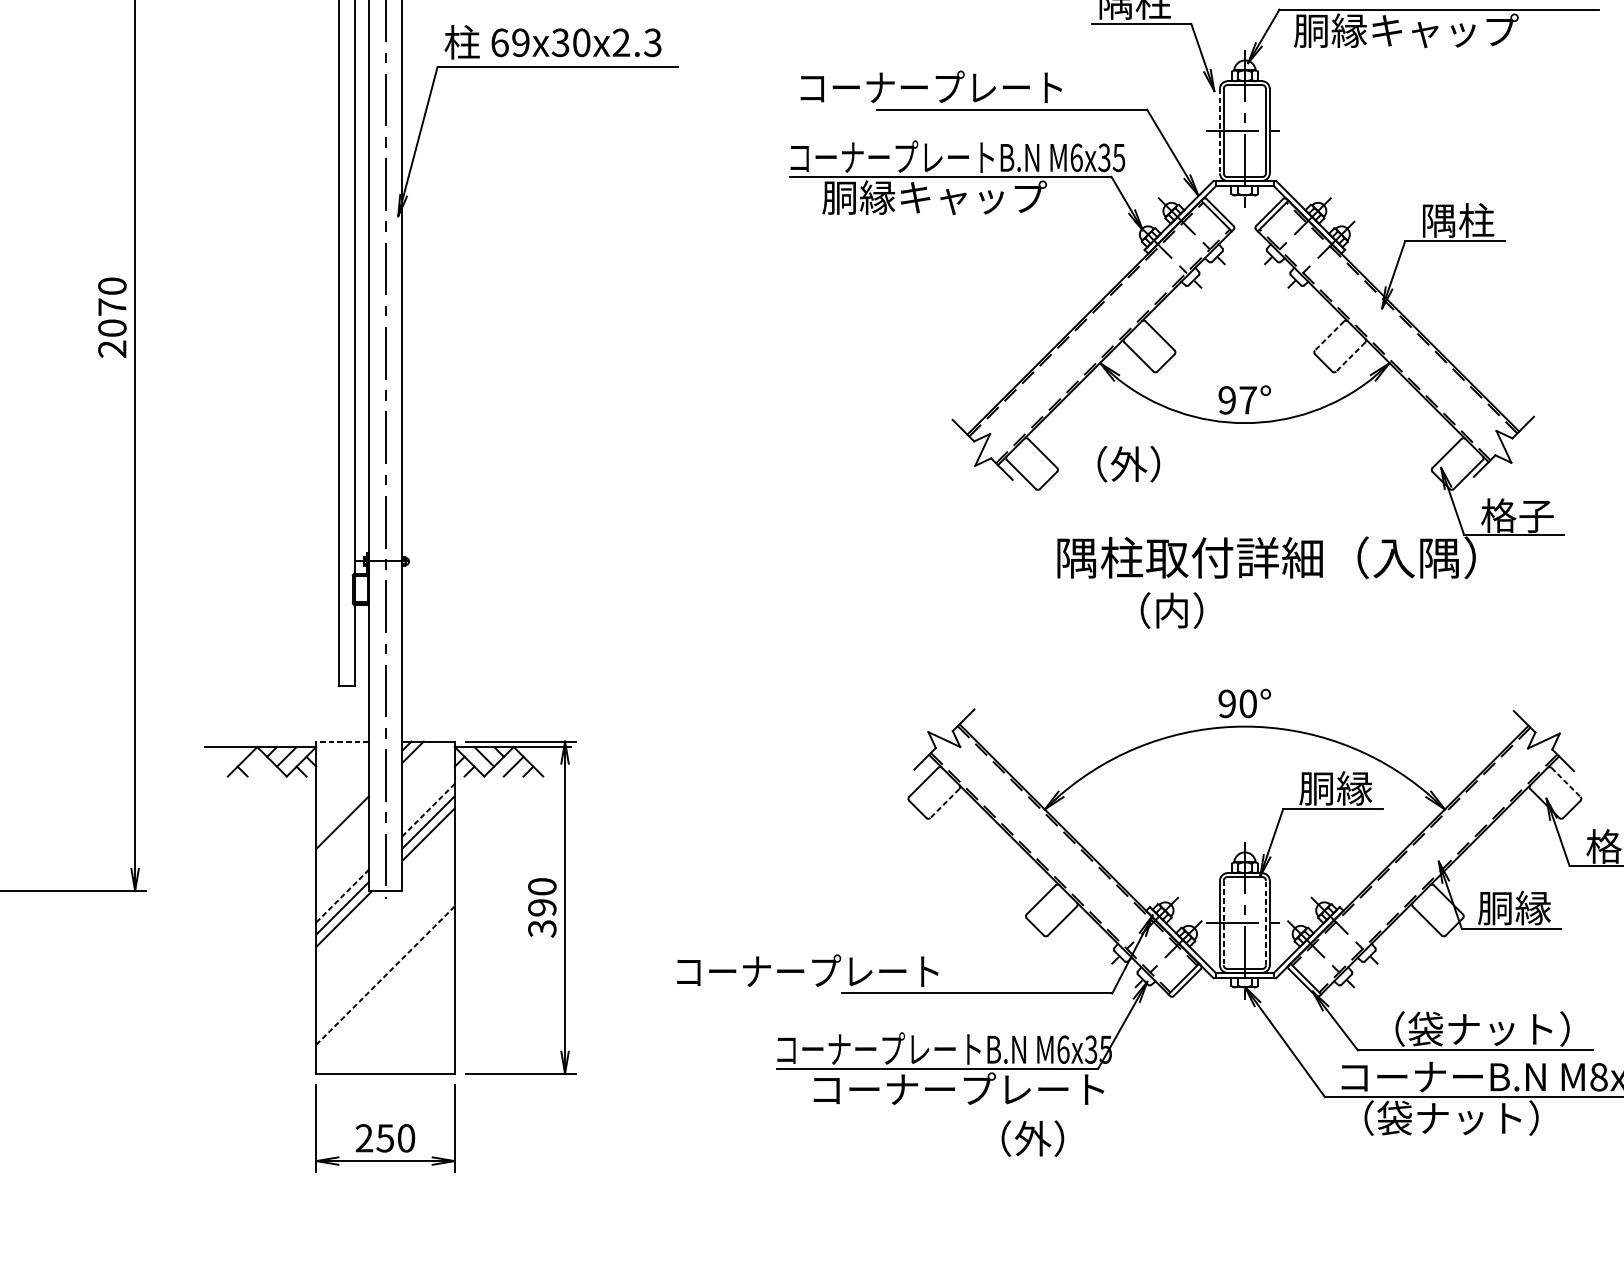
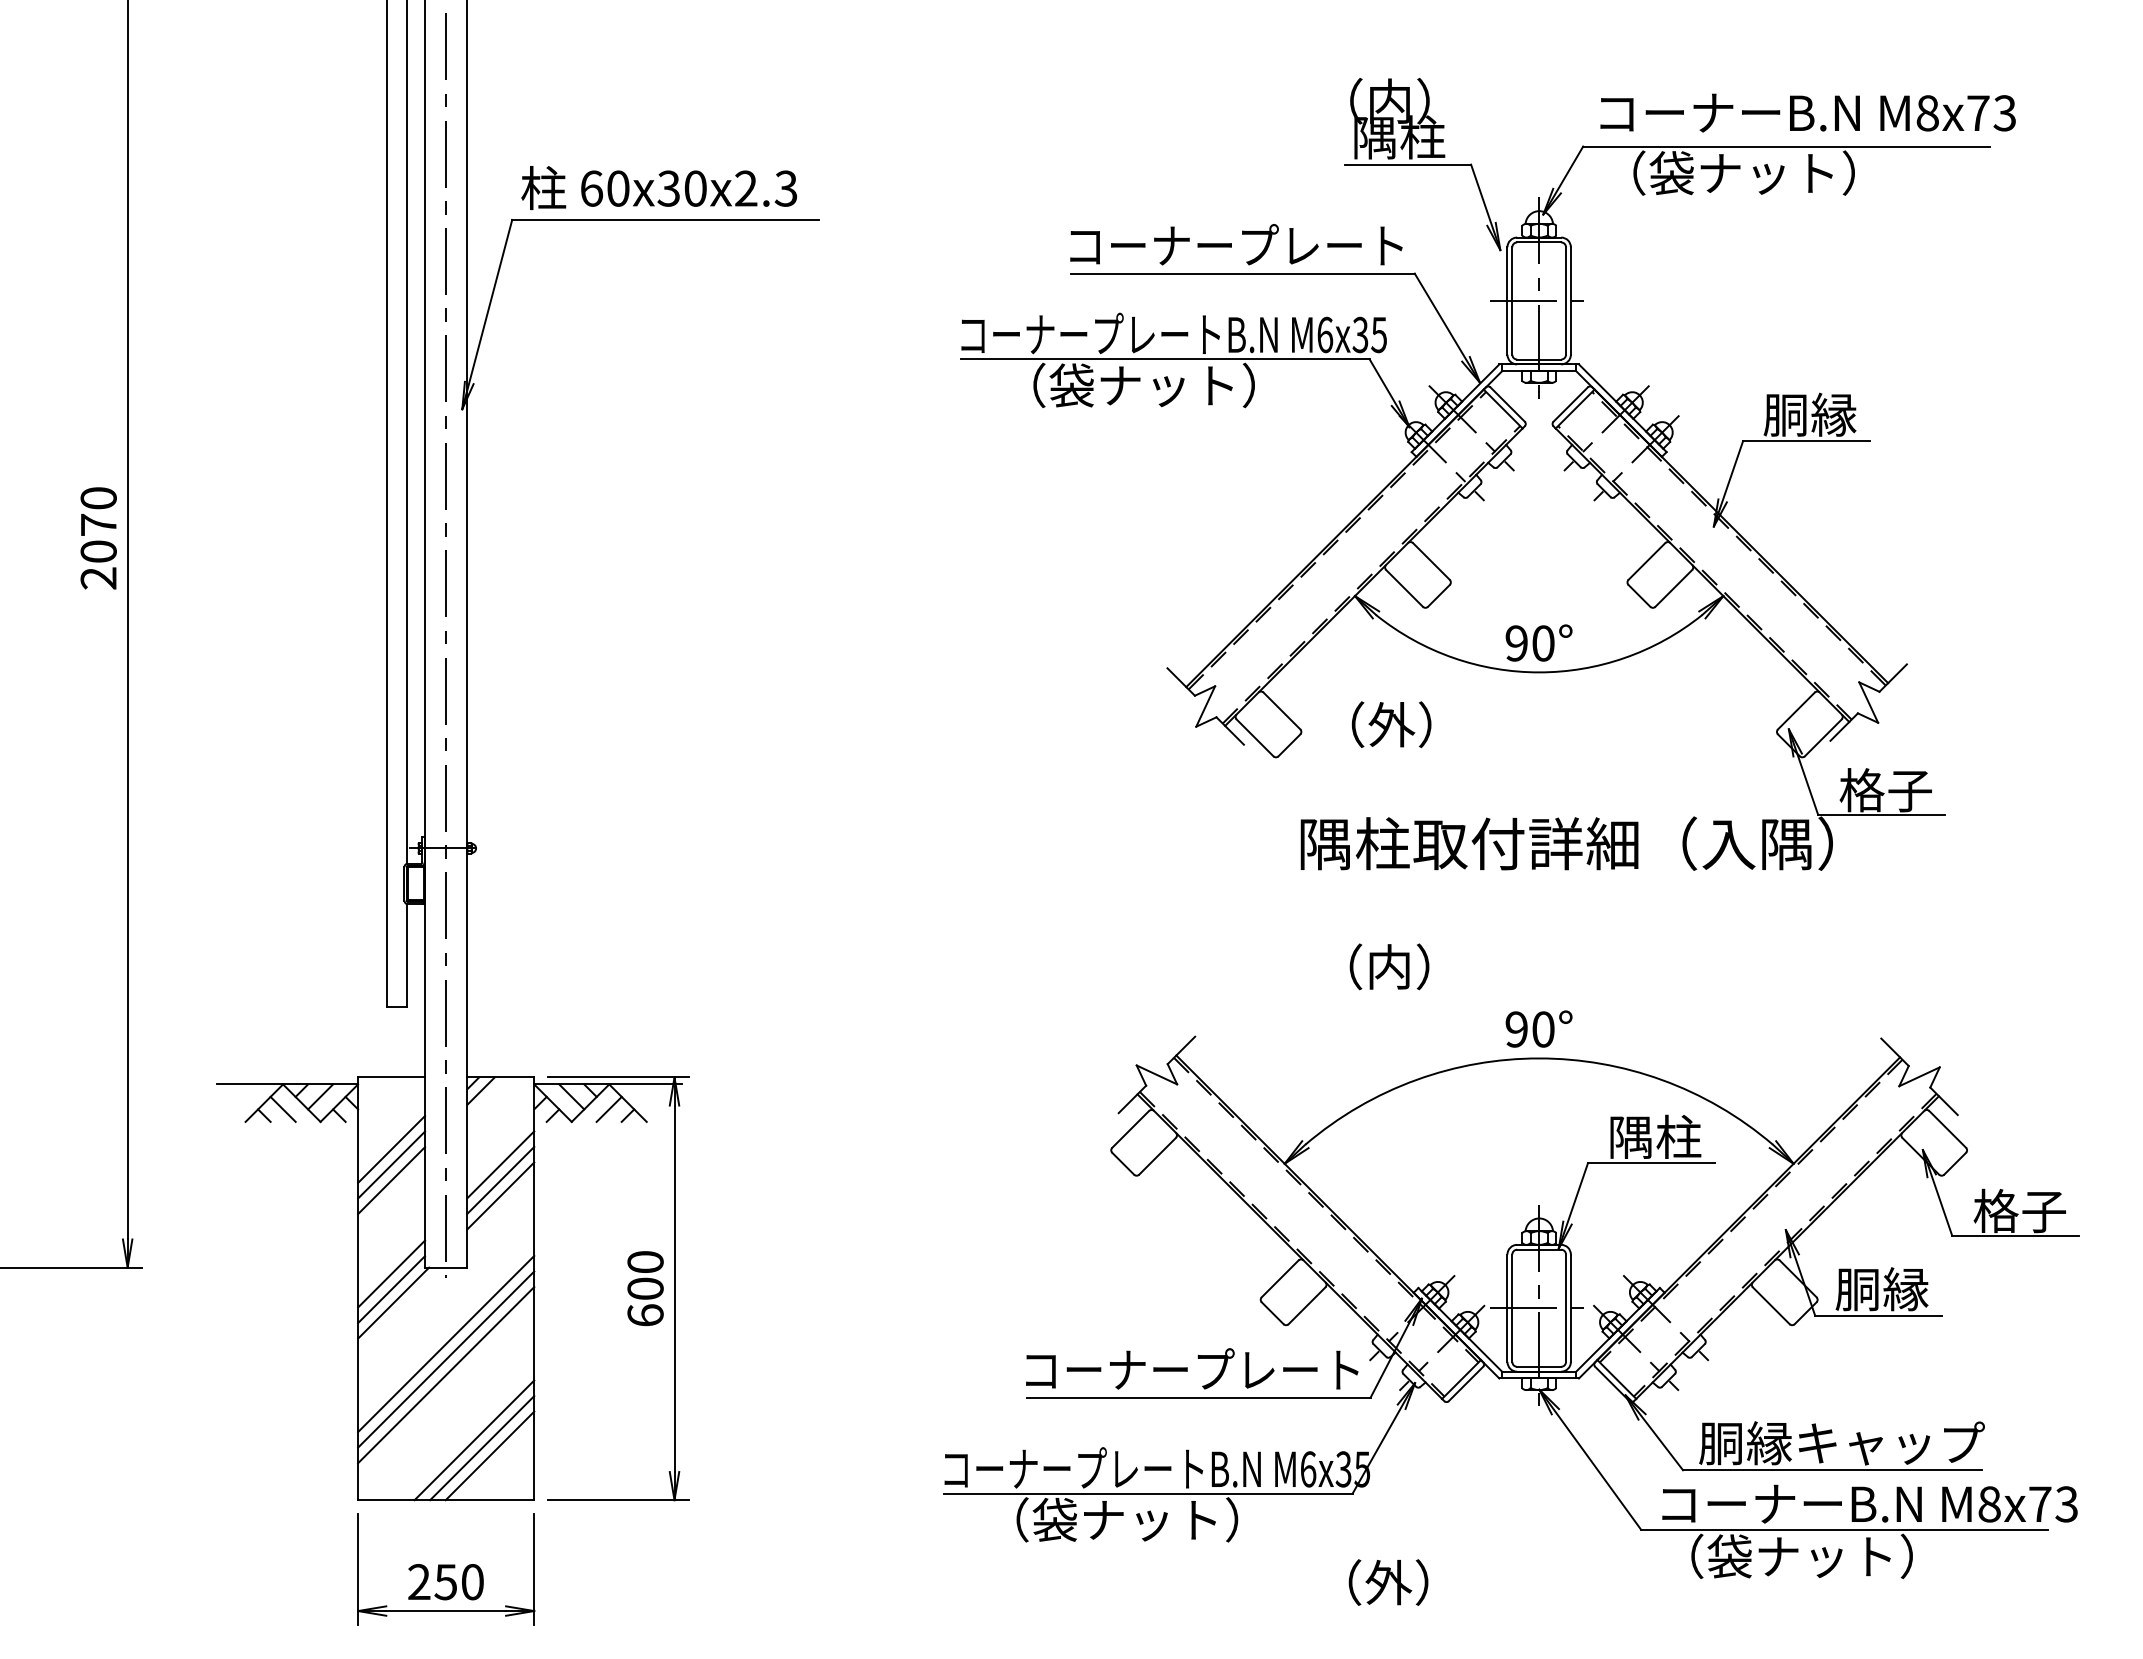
text: (1406, 30) -> (1744, 172), 胴縁キャップ -> （袋ナット）
text: (521, 42) -> (618, 188), 69x30x2.3 -> 60x30x2.3
text: (931, 86) -> (1236, 244), moved
line: (1219, 131) -> (1507, 301), dashed -> solid
text: (934, 197) -> (1144, 385), 胴縁キャップ -> （袋ナット）
text: (1457, 220) -> (1809, 414), 隅柱 -> 胴縁
line: (1329, 335) -> (1646, 561), dashed -> solid
line: (1350, 357) -> (1673, 588), dashed -> solid
text: (1248, 400) -> (1543, 643), 97° -> 90°
text: (1172, 610) -> (1389, 966), moved
line: (342, 741) -> (391, 1077), dashed -> solid
line: (256, 765) -> (282, 1108), added
line: (1566, 782) -> (1948, 1129), dashed -> solid
text: (1335, 787) -> (1654, 1136), 胴縁 -> 隅柱
line: (342, 798) -> (391, 1149), added
line: (944, 803) -> (1157, 1156), dashed -> solid
line: (342, 810) -> (391, 1164), added
line: (429, 810) -> (501, 1164), dashed -> solid
line: (342, 895) -> (391, 1273), dashed -> solid
text: (542, 918) -> (645, 1302), 390 -> 600
line: (1223, 923) -> (1512, 1308), dashed -> solid
line: (1266, 923) -> (1566, 1308), dashed -> solid
line: (385, 950) -> (446, 1343), added
line: (385, 963) -> (446, 1359), added
text: (807, 970) -> (1192, 1368), moved
line: (385, 975) -> (446, 1375), dashed -> solid
line: (407, 1026) -> (474, 1440), added
text: (1482, 1028) -> (1841, 1442), （袋ナット） -> 胴縁キャップ
line: (414, 1033) -> (482, 1448), added
line: (419, 1038) -> (489, 1455), added
text: (958, 1089) -> (1175, 1519), コーナープレート -> （袋ナット）
text: (1032, 1138) -> (1388, 1582), moved

